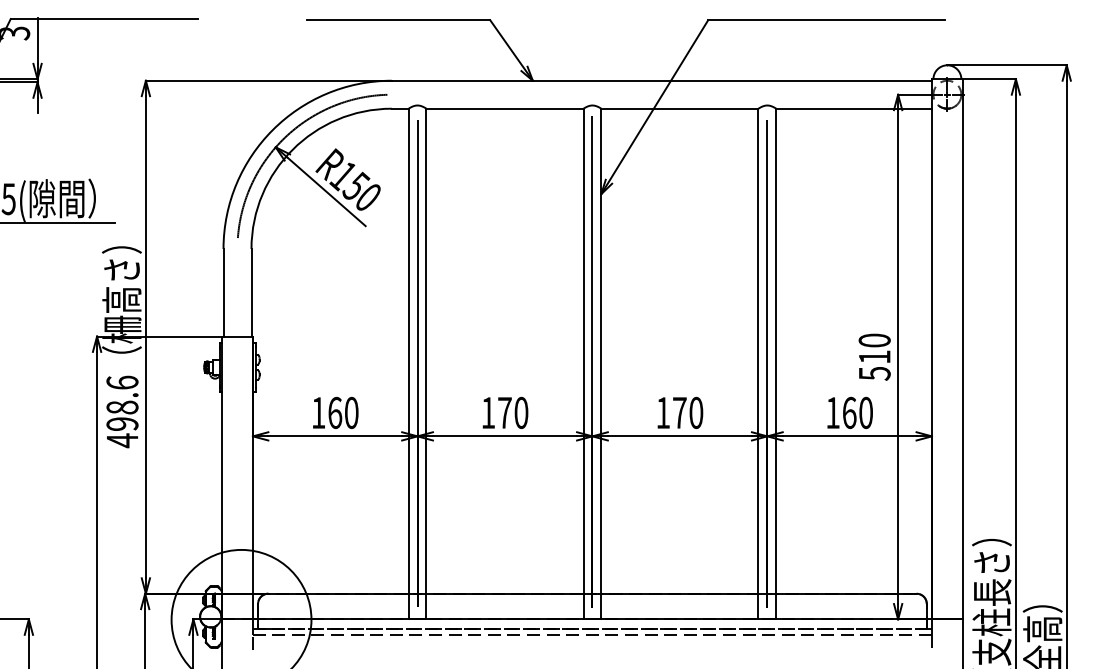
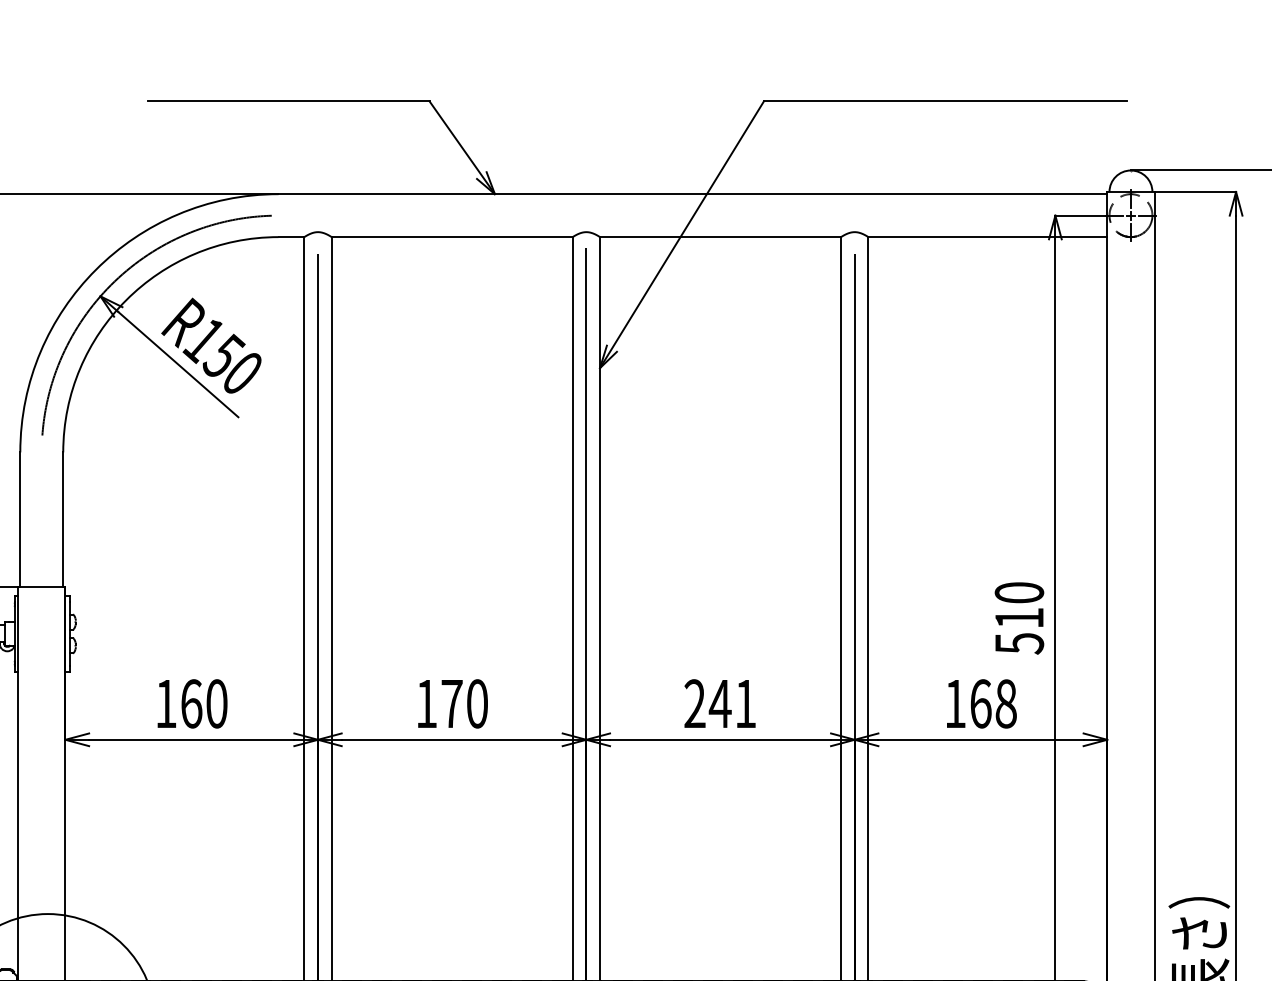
text: (679, 412) -> (719, 703), 170 -> 241
text: (865, 412) -> (1005, 703), 160 -> 168

